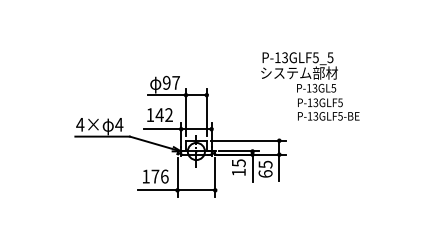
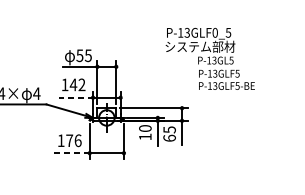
text: (315, 57) -> (214, 32), P-13GLF5_5 -> P-13GLF0_5
text: (170, 82) -> (83, 55), 97 -> 55
line: (162, 129) -> (76, 97), solid -> dashed
text: (238, 163) -> (145, 128), 15 -> 10
line: (157, 190) -> (71, 153), solid -> dashed

